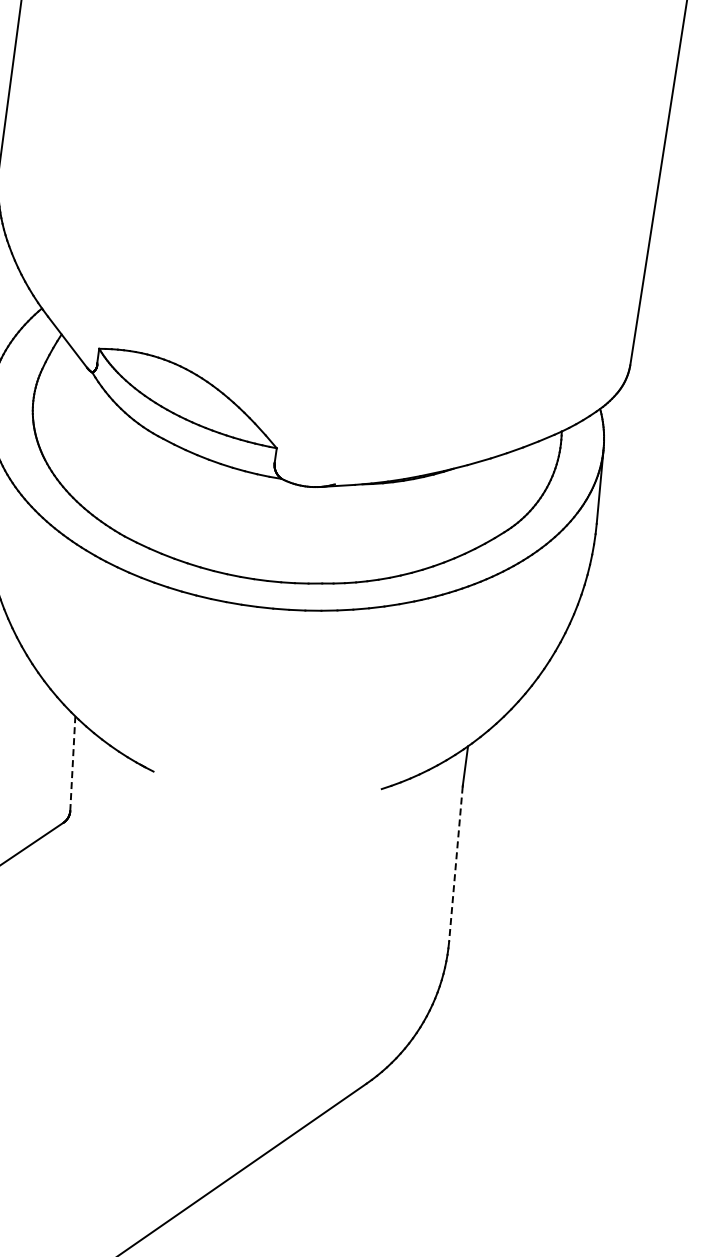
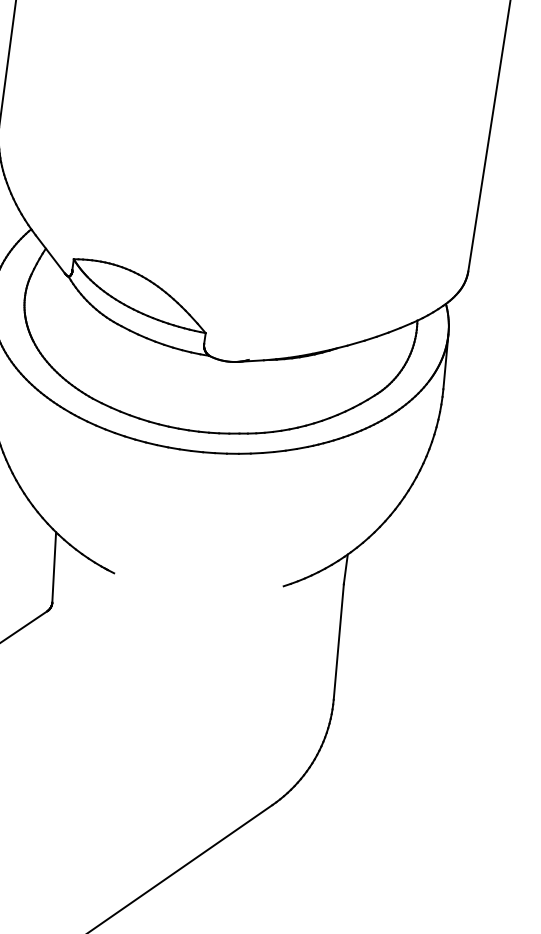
line: (72, 763) -> (53, 567), dashed -> solid
line: (455, 864) -> (338, 642), dashed -> solid

